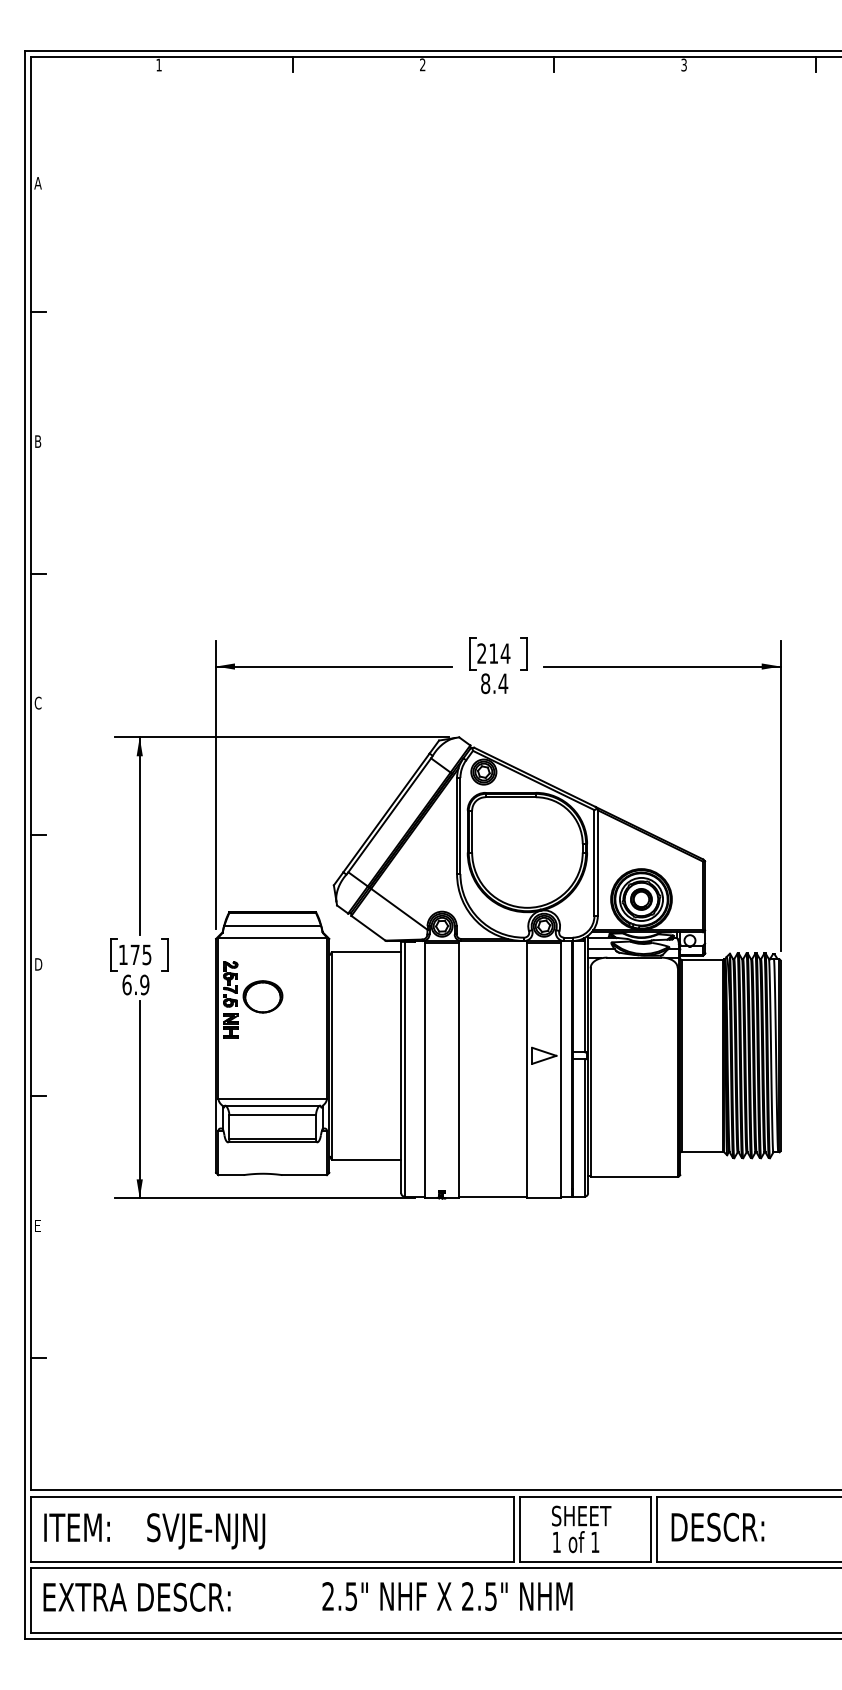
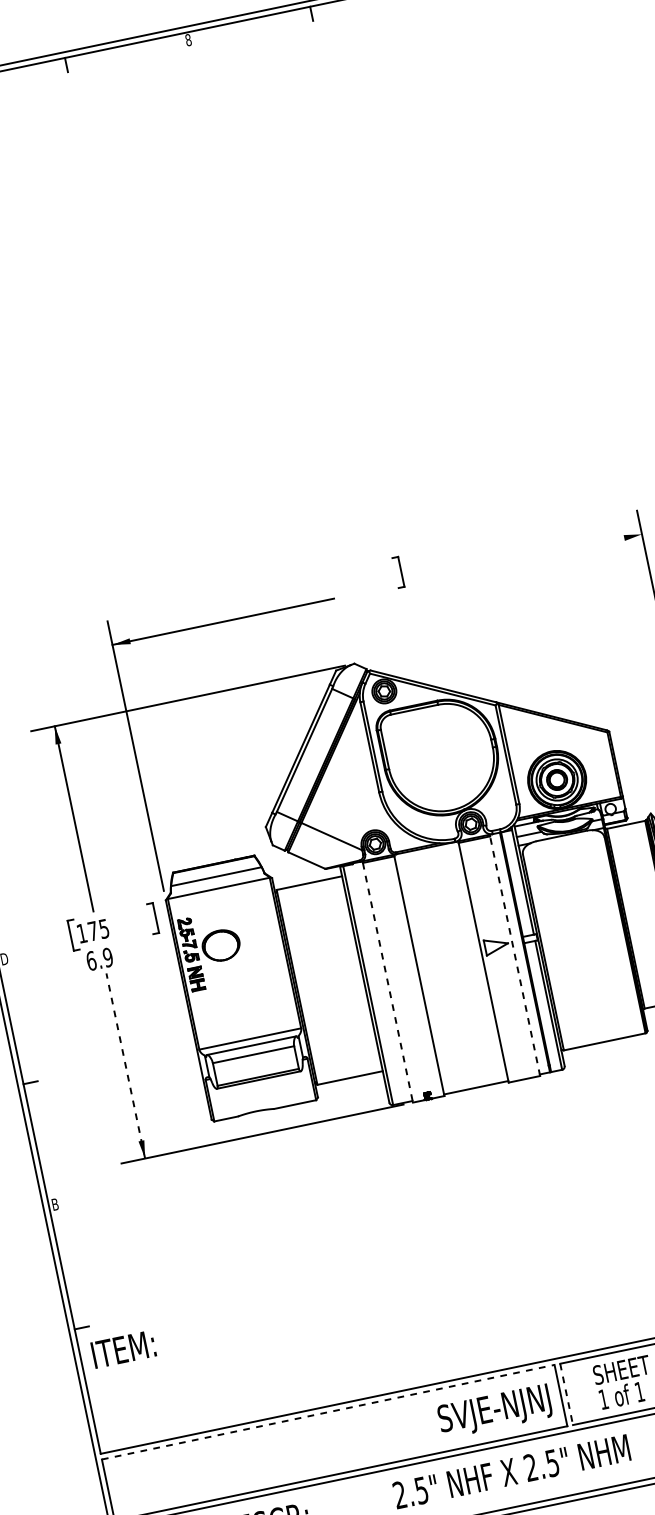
text: (422, 64) -> (188, 39), 2 -> 8
part: (489, 665) -> (368, 590), removed
line: (662, 666) -> (531, 557), removed
part: (164, 954) -> (152, 918), moved
line: (425, 1070) -> (388, 982), solid -> dashed
line: (560, 1070) -> (514, 956), solid -> dashed
line: (139, 1099) -> (125, 1065), solid -> dashed
text: (38, 1225) -> (55, 1203), E -> B
line: (273, 1496) -> (328, 1412), solid -> dashed
text: (76, 1527) -> (123, 1349), moved
line: (520, 1529) -> (567, 1394), solid -> dashed
text: (206, 1531) -> (495, 1411), moved

